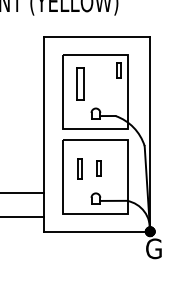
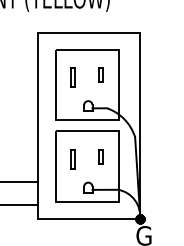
part: (118, 70) -> (101, 75), moved
part: (79, 83) -> (72, 77), size x0.62
part: (98, 168) -> (101, 156), moved

